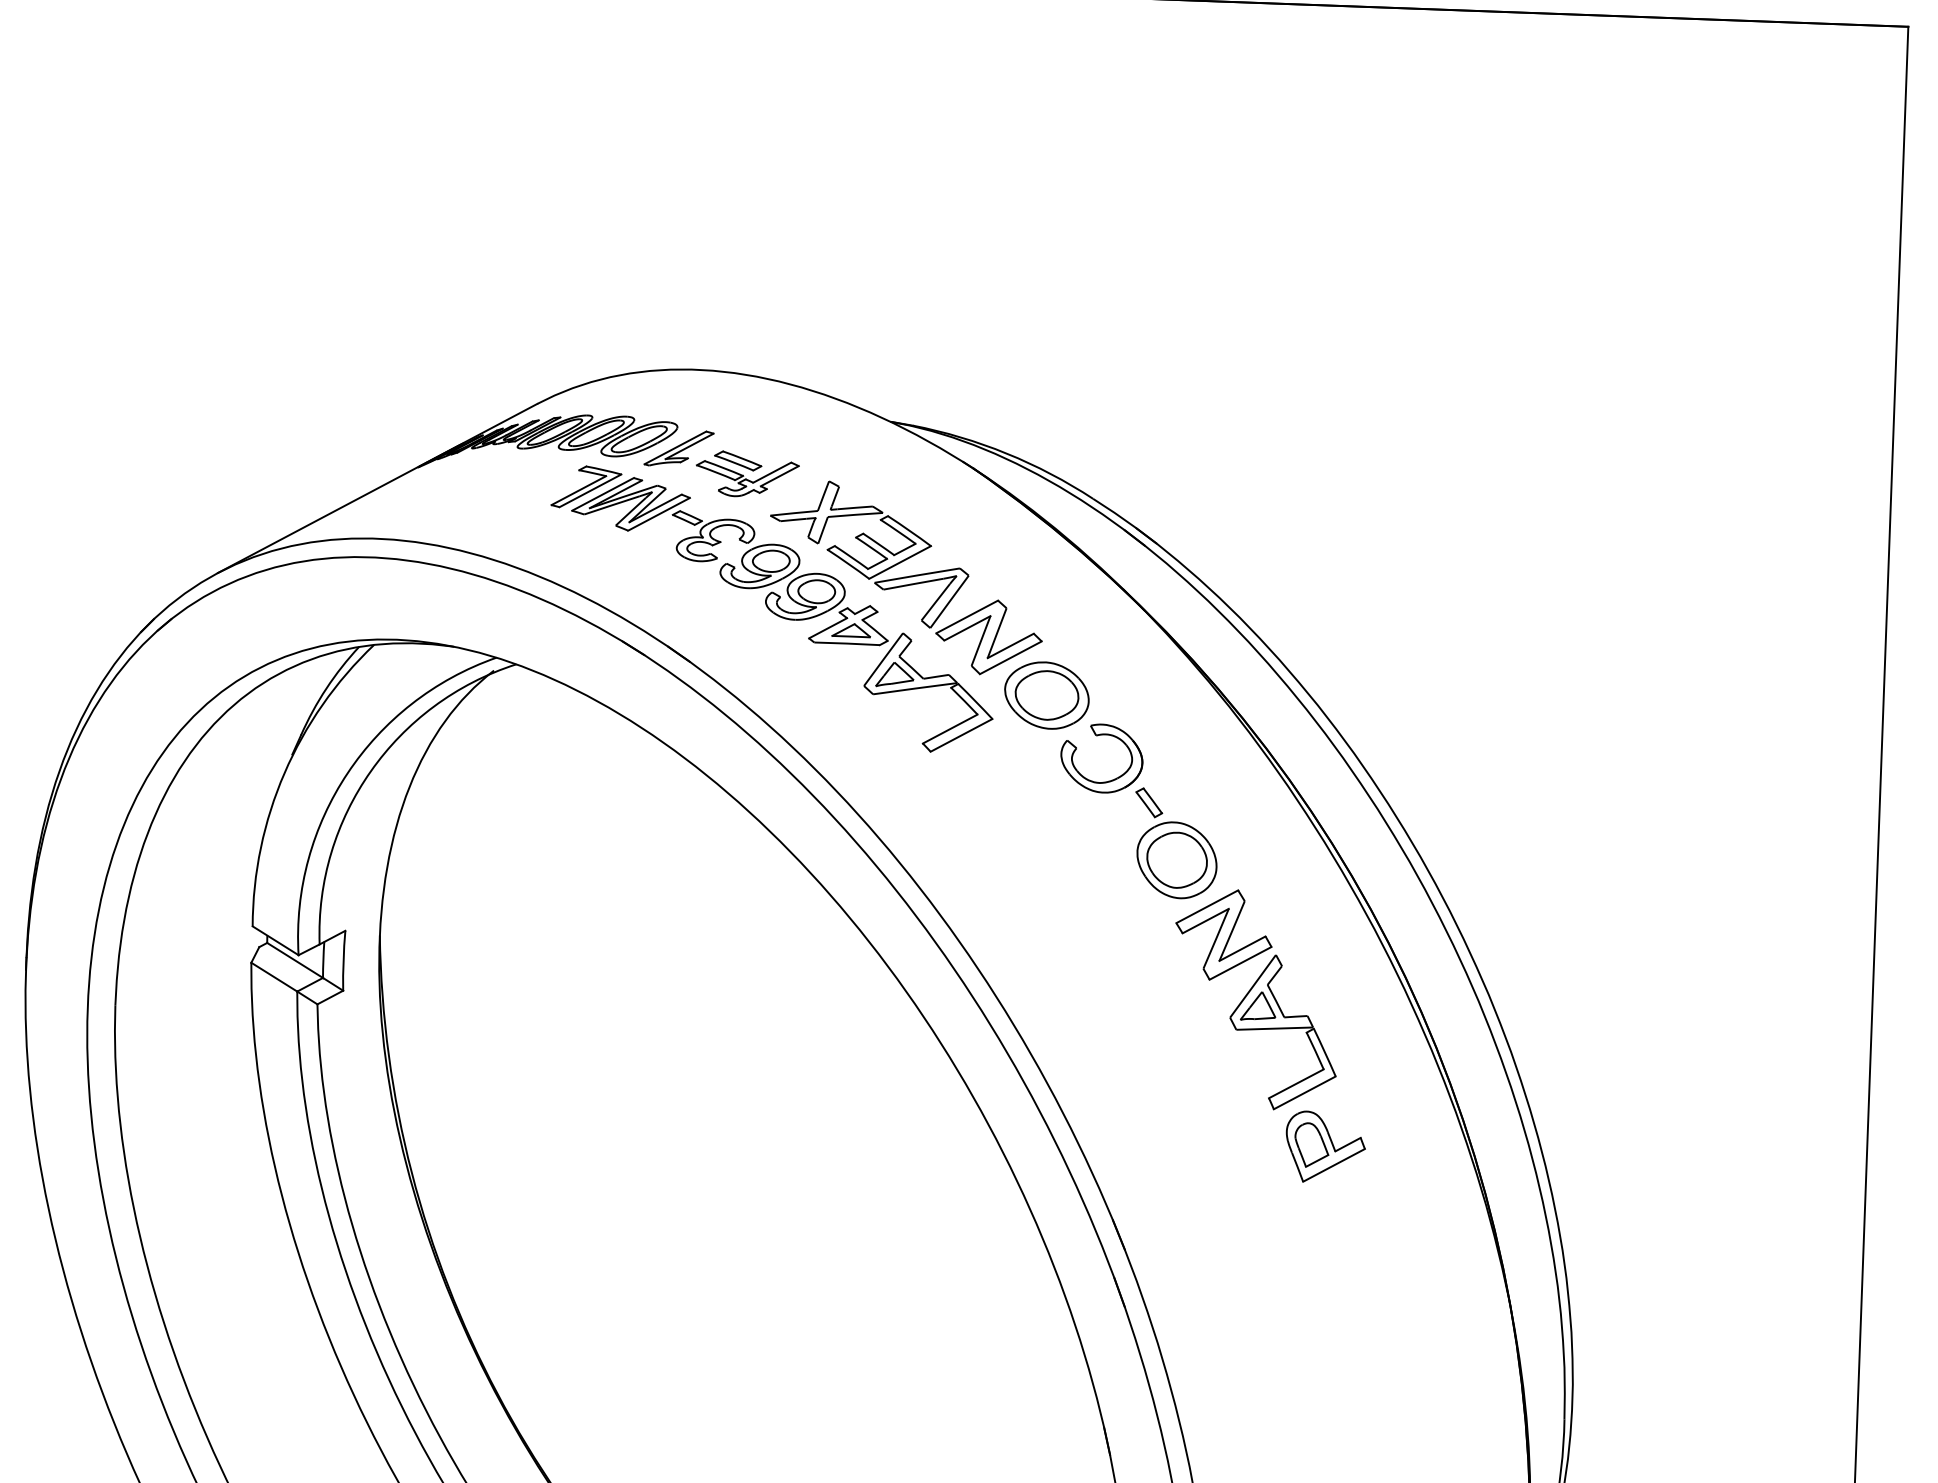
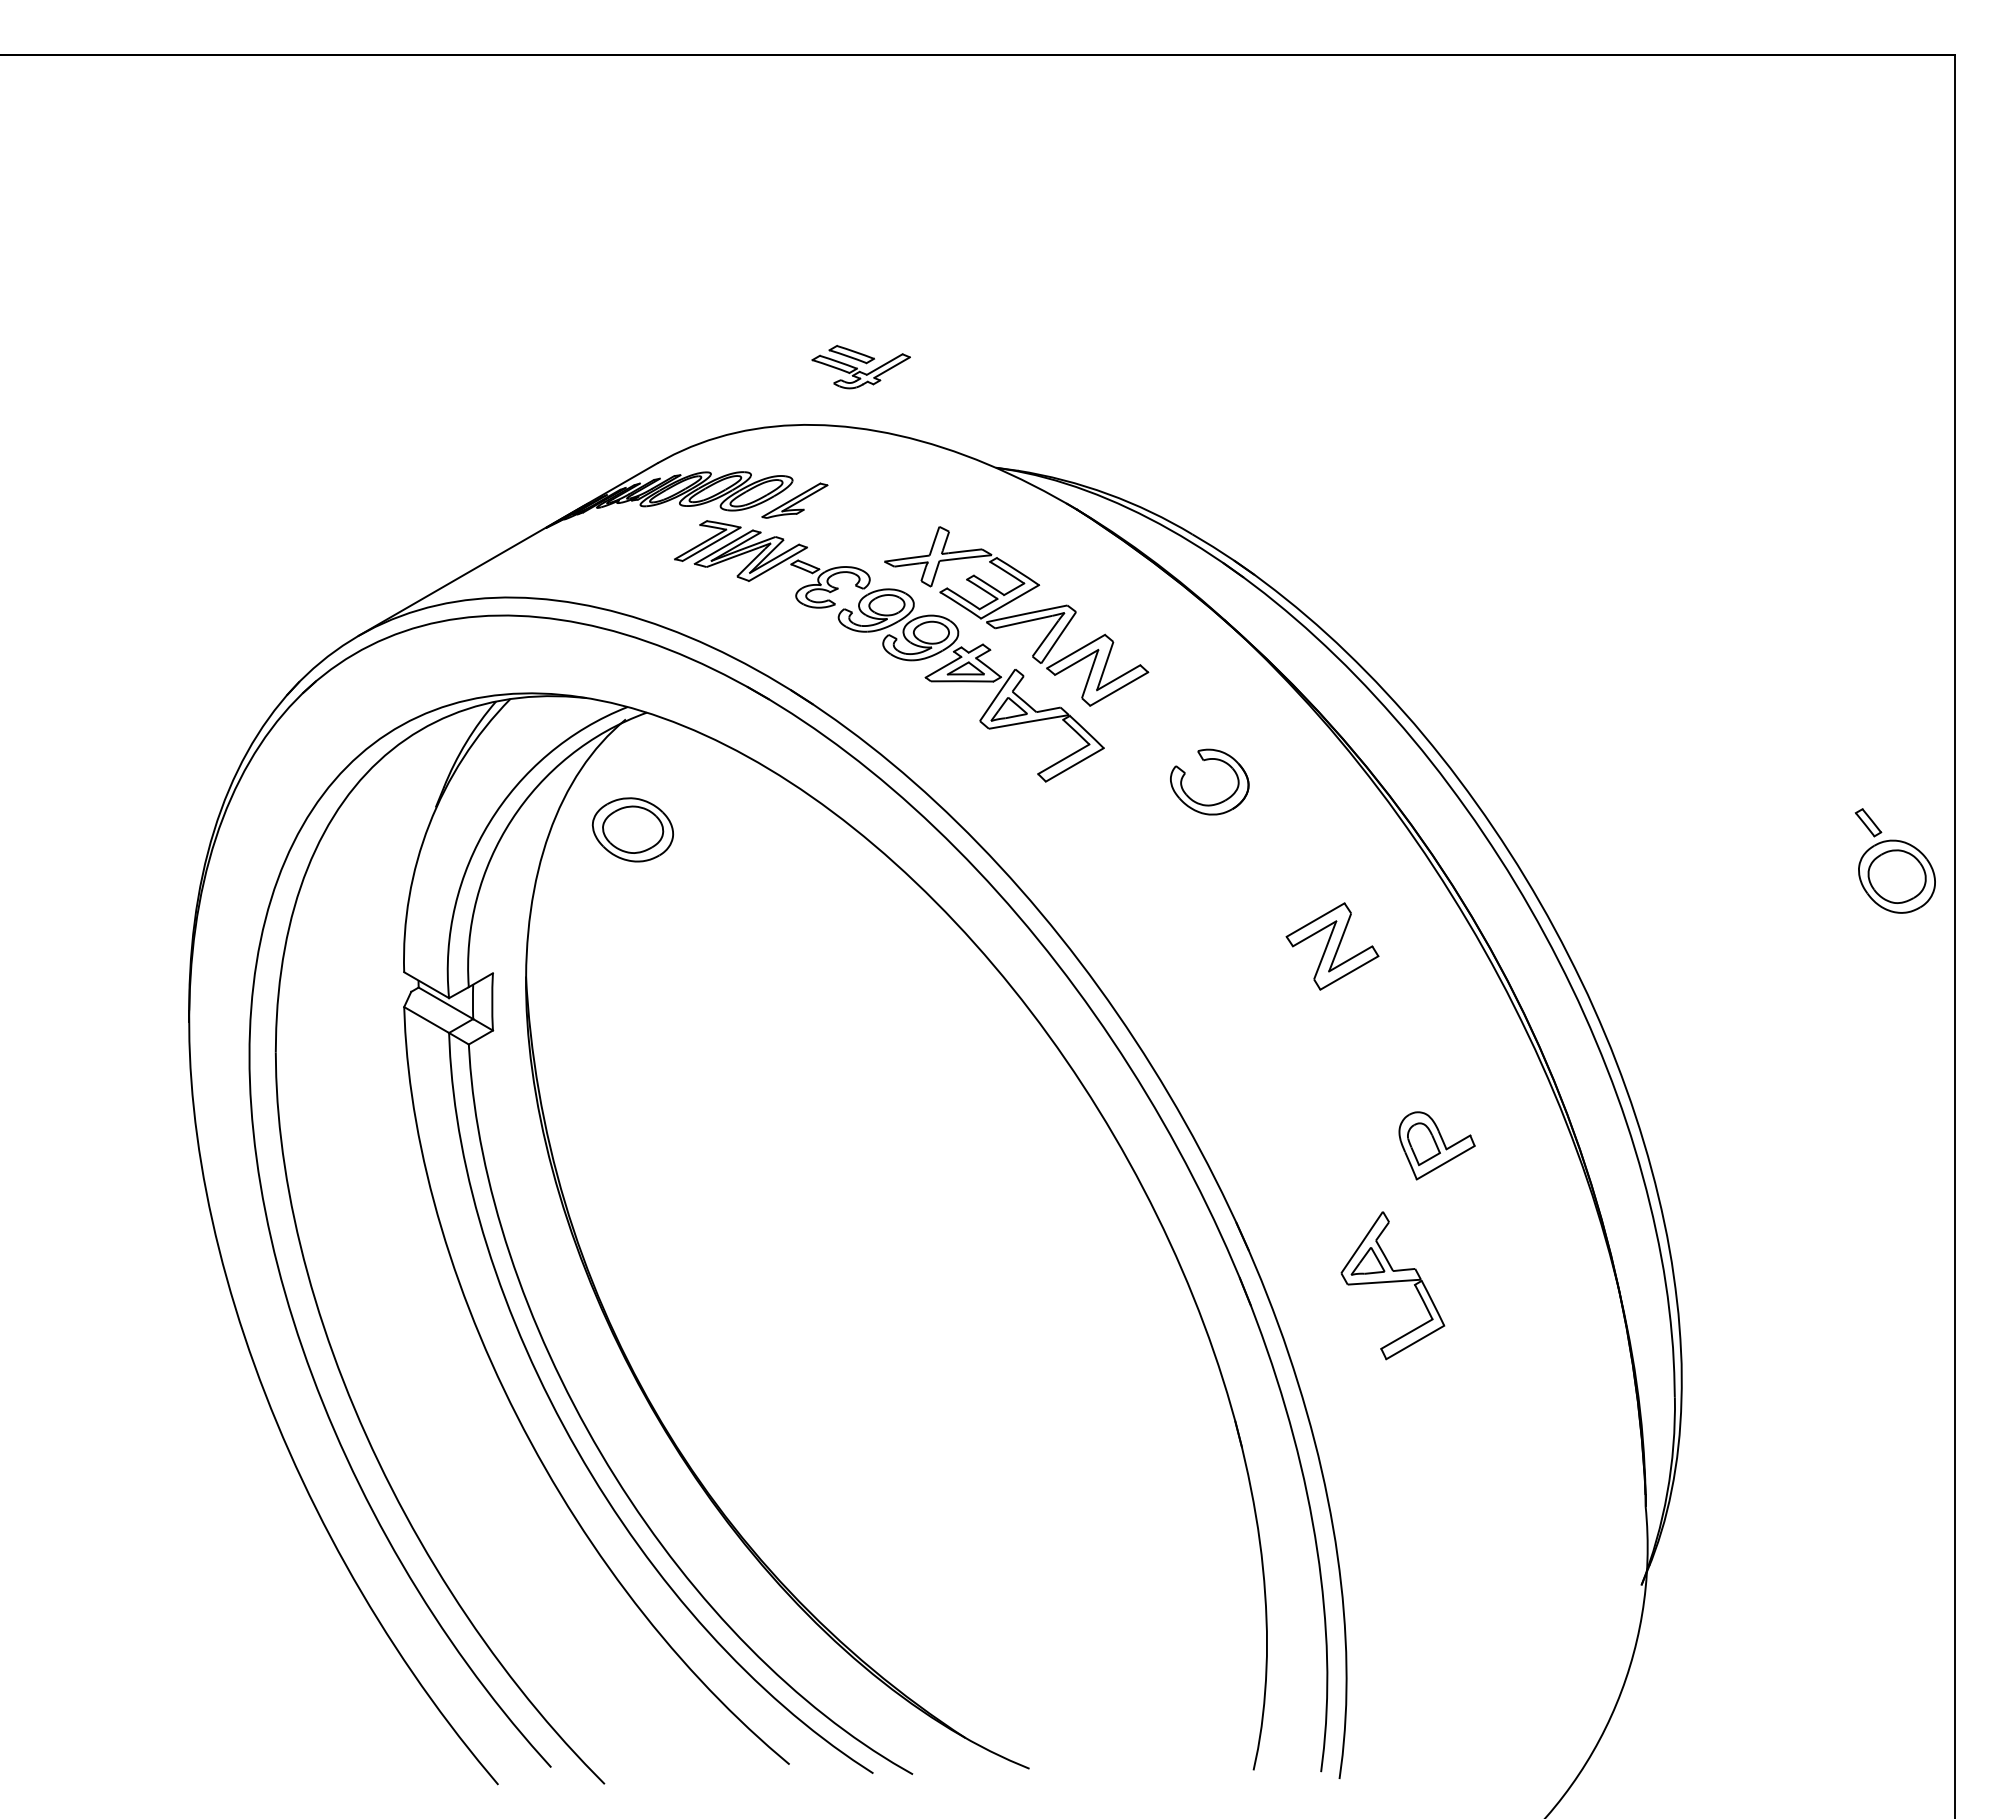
part: (746, 474) -> (860, 367), moved
part: (1046, 695) -> (632, 829), moved
part: (1174, 843) -> (1894, 860), moved
part: (1283, 1032) -> (1392, 1285), moved

